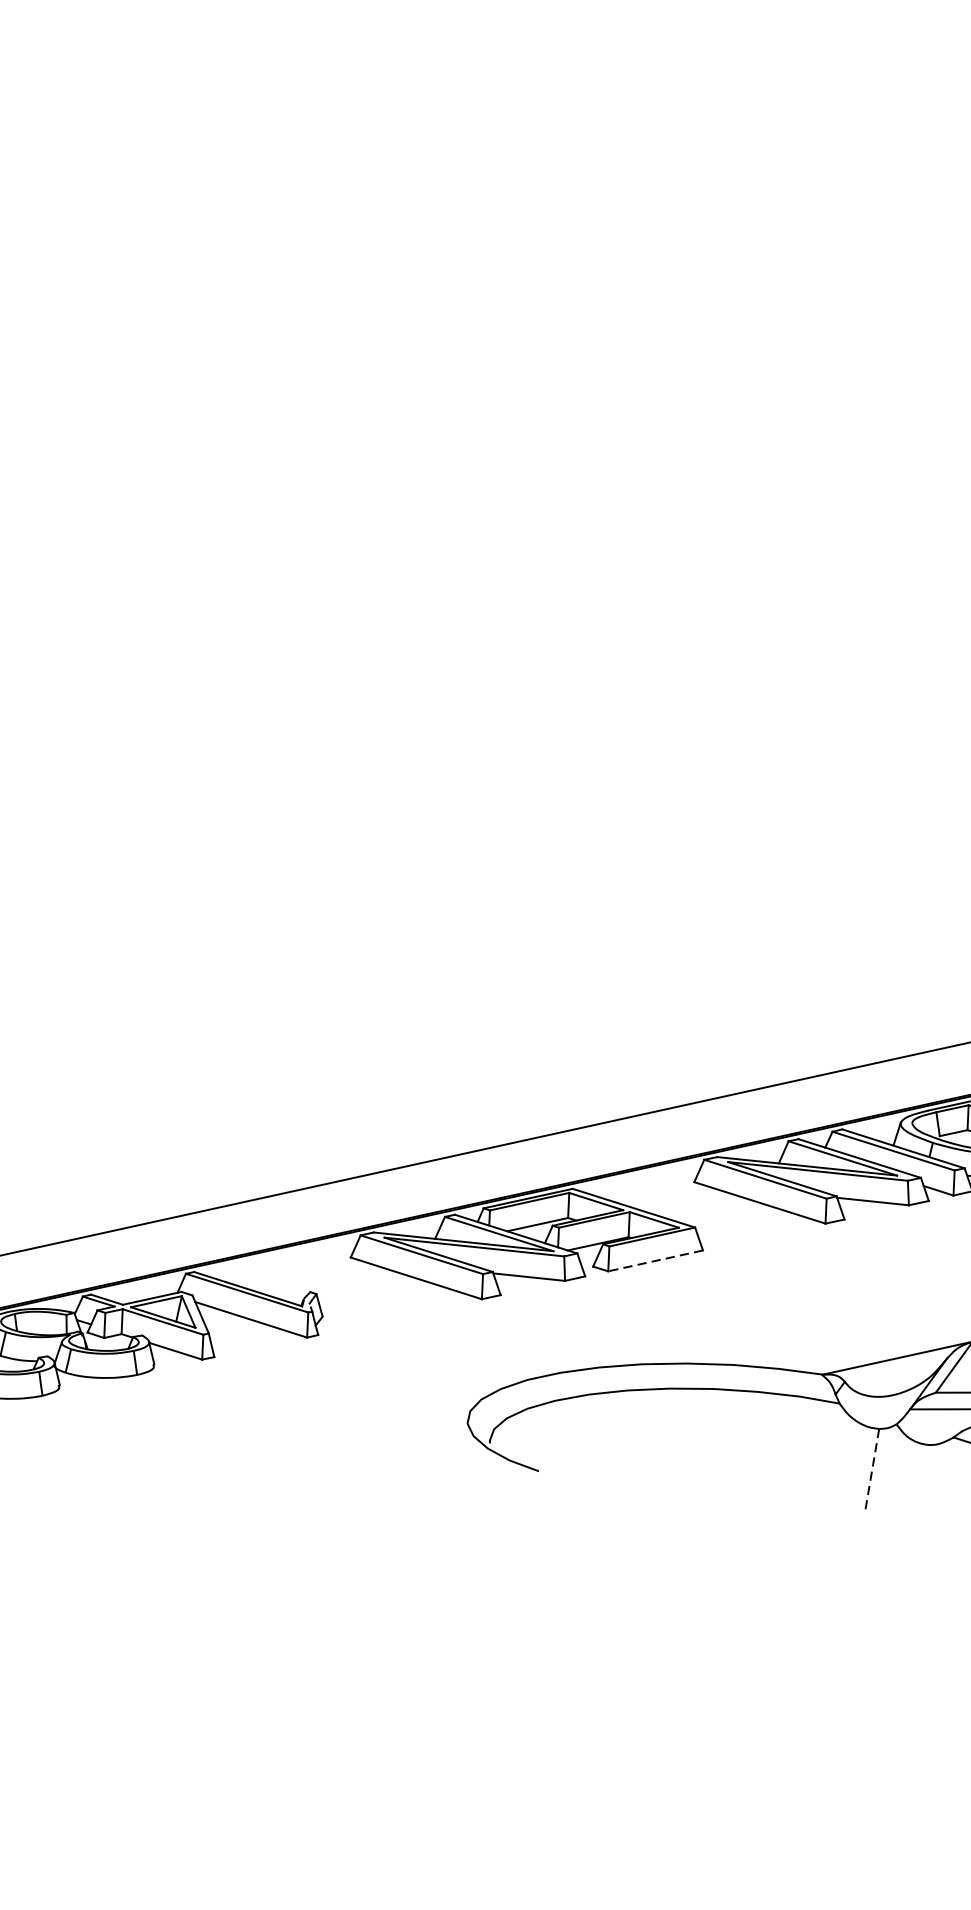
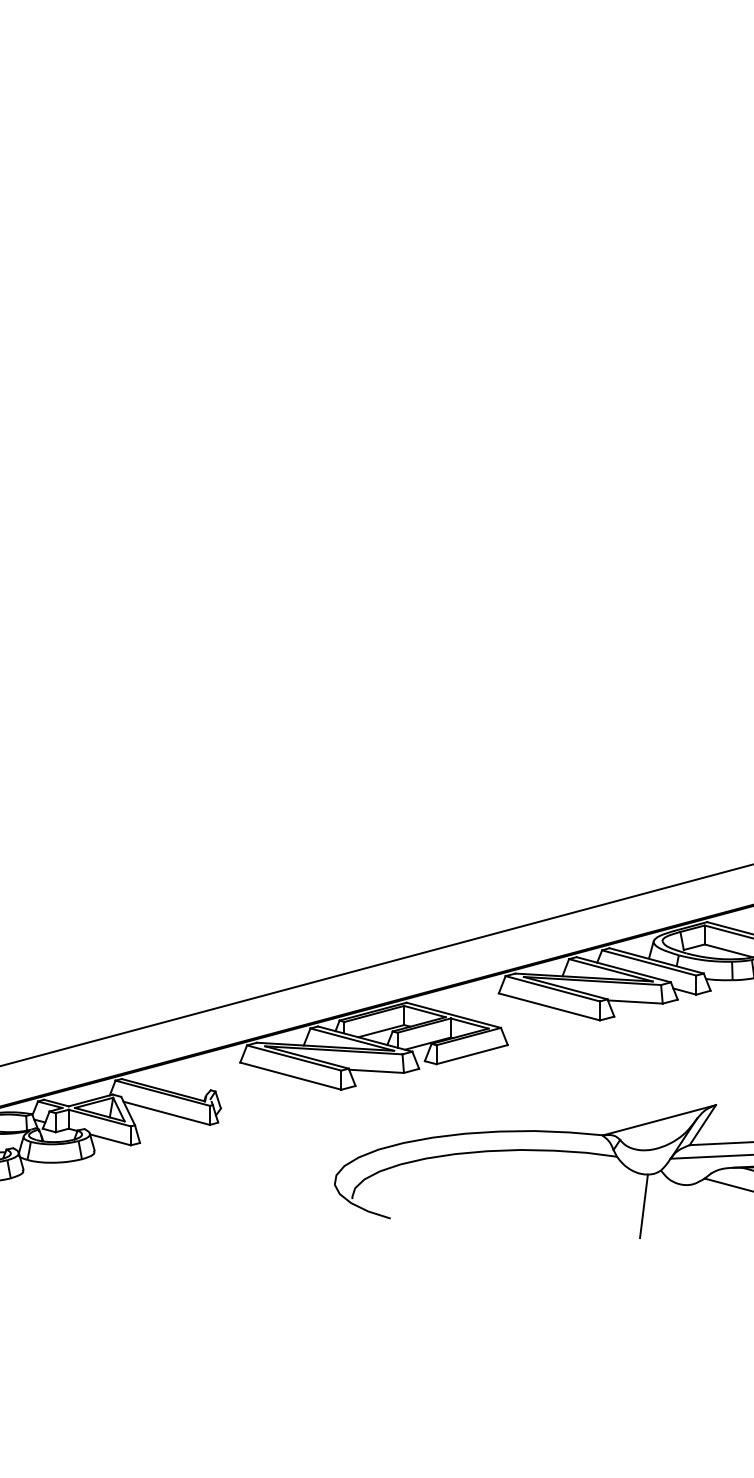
line: (656, 1260) -> (472, 1054), dashed -> solid
line: (871, 1470) -> (643, 1206), dashed -> solid

